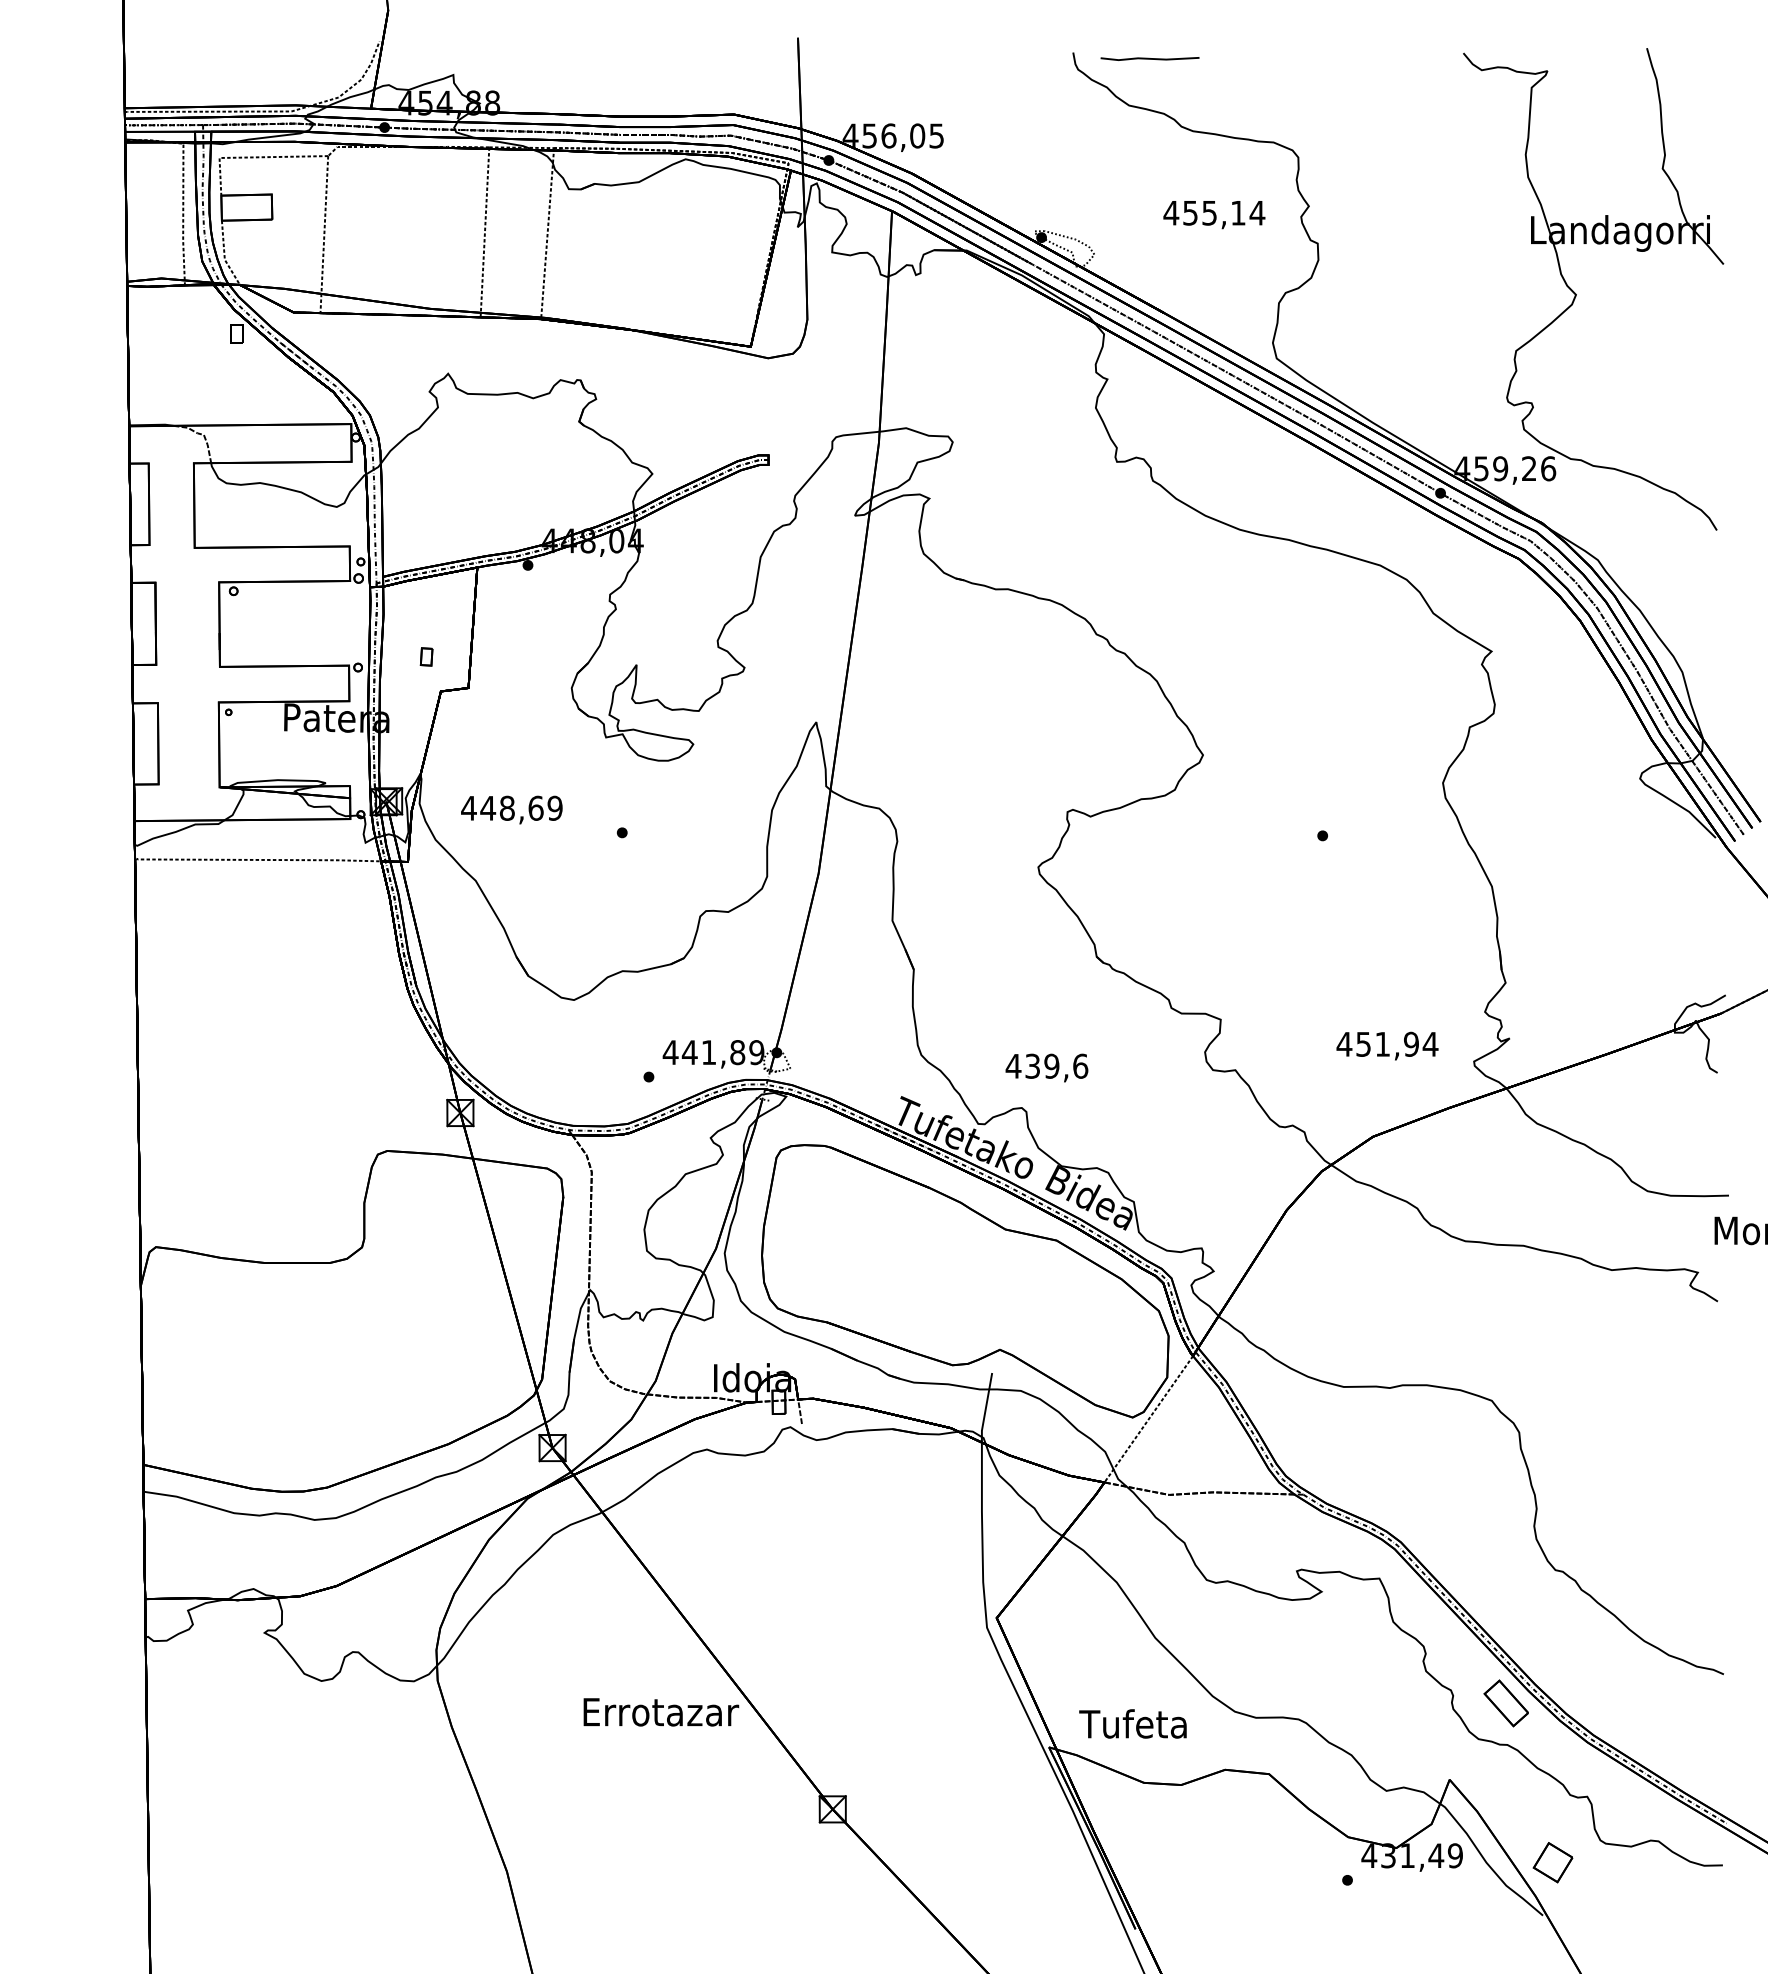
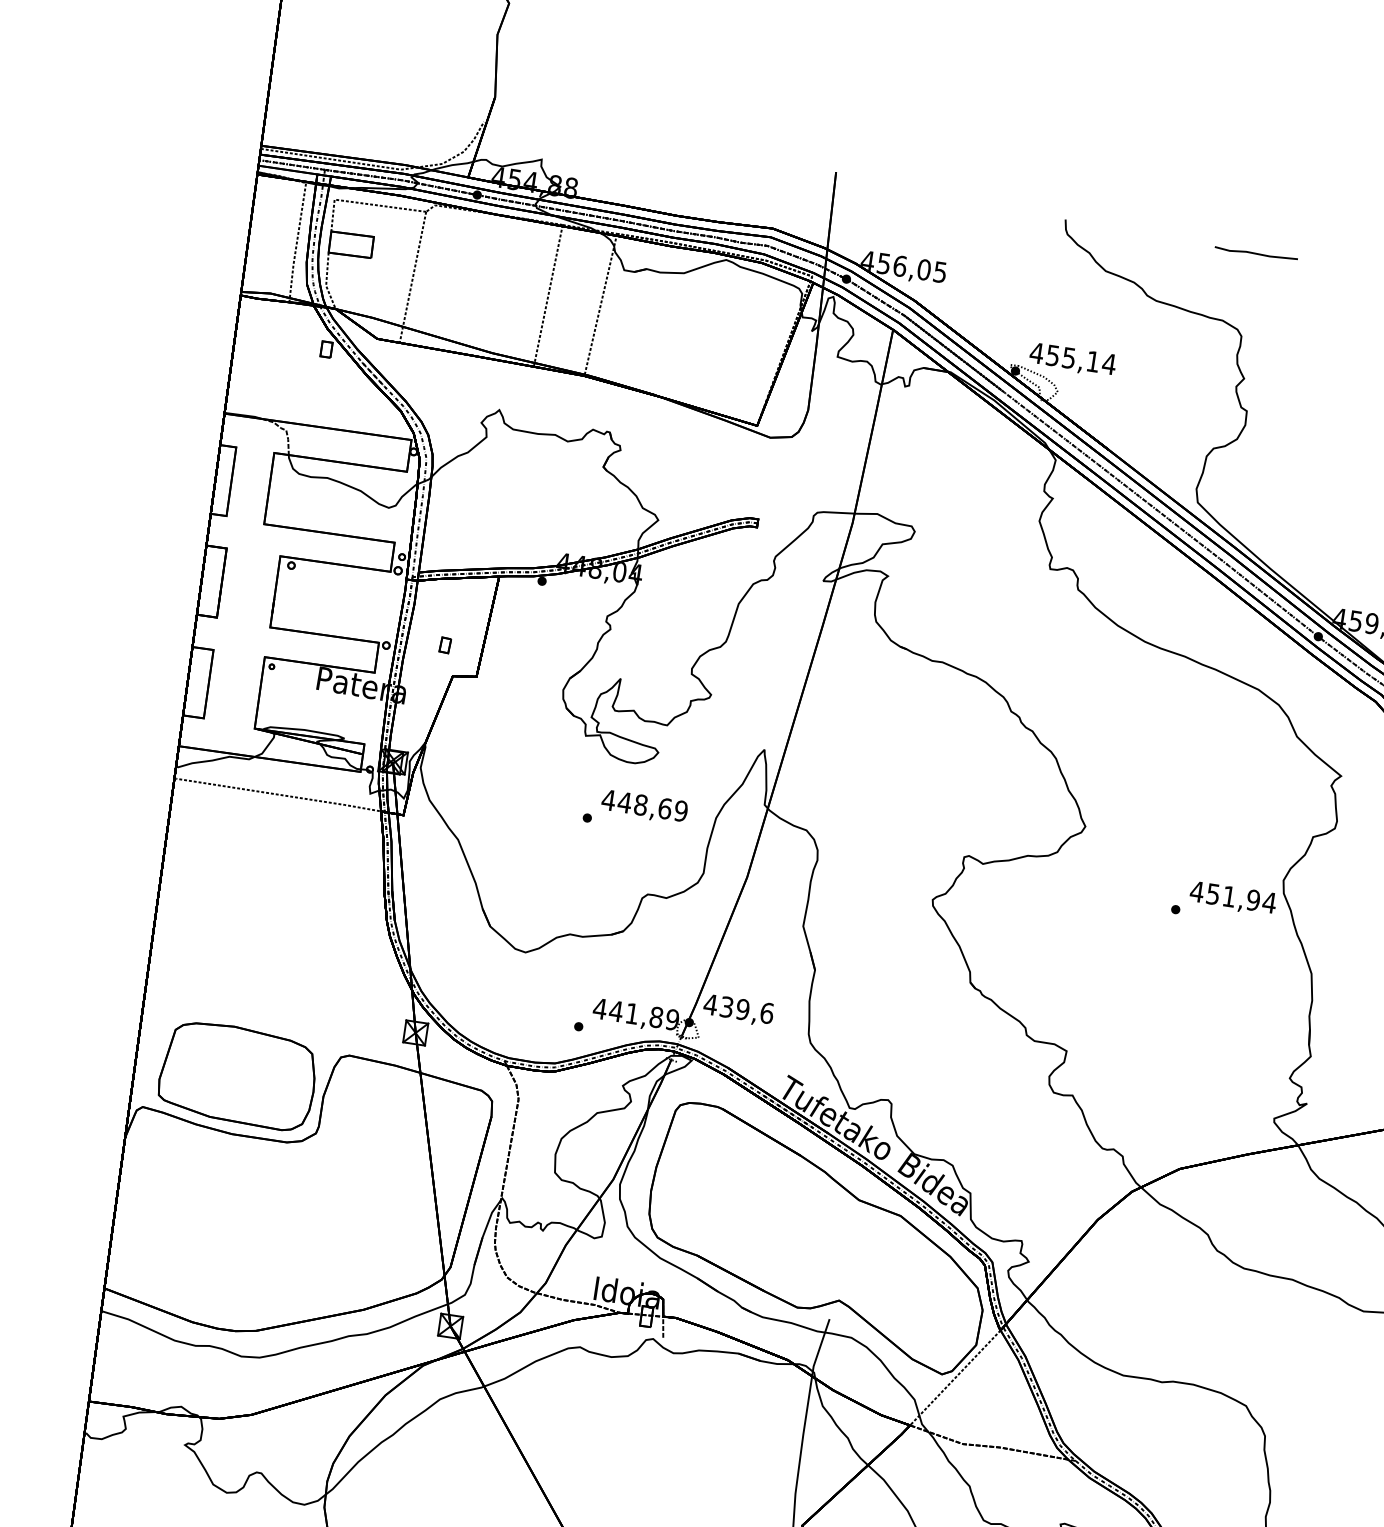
line: (1149, 58) -> (1255, 253), moved
text: (1214, 215) -> (1072, 360), moved
text: (511, 809) -> (644, 806), moved
text: (1387, 1045) -> (1233, 898), moved
text: (1046, 1067) -> (738, 1009), moved
part: (260, 1193) -> (237, 1075), added

